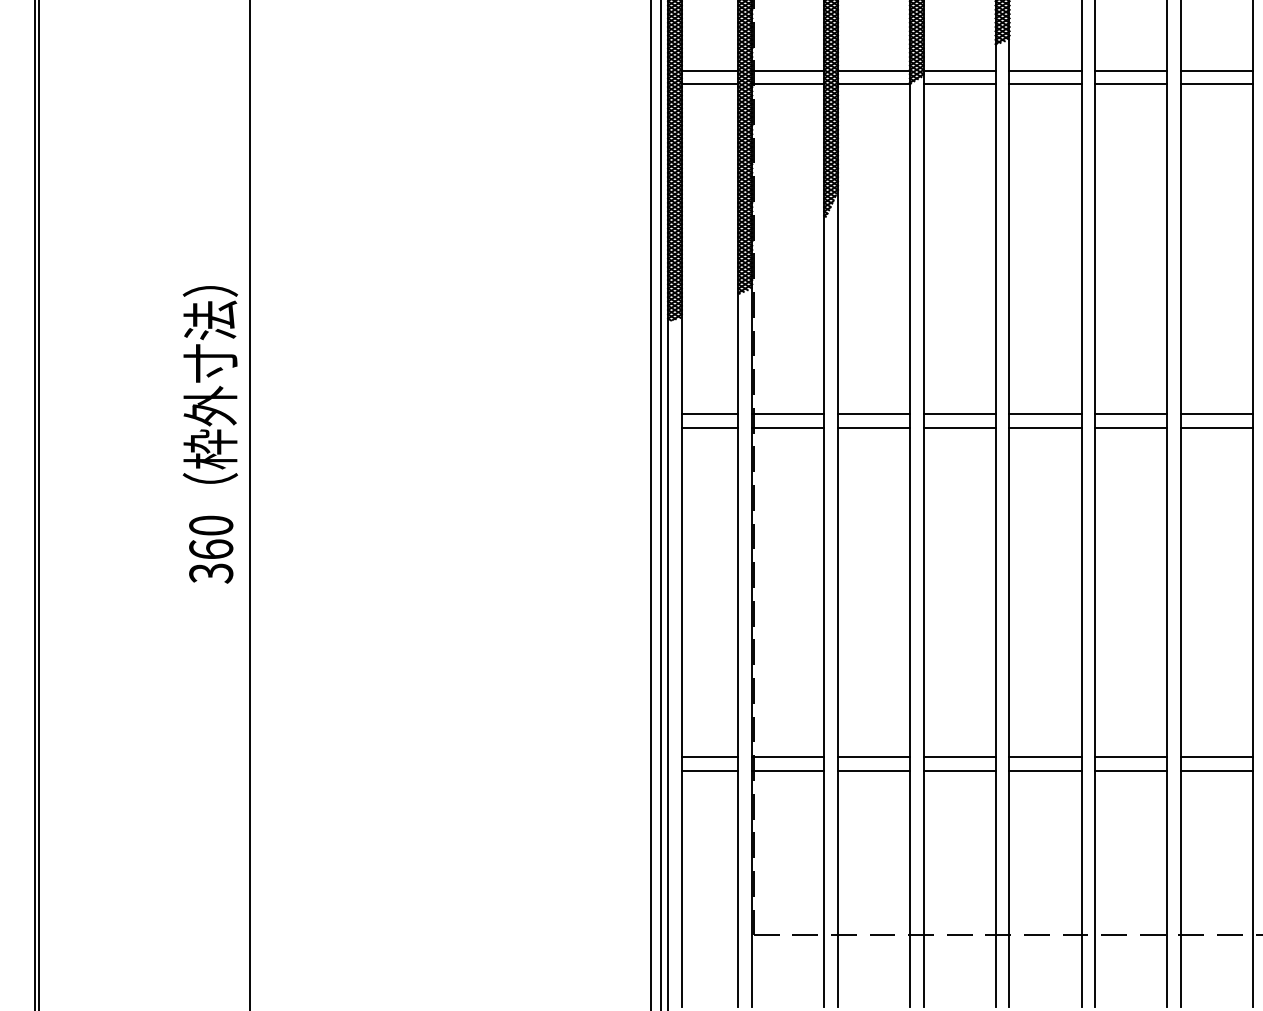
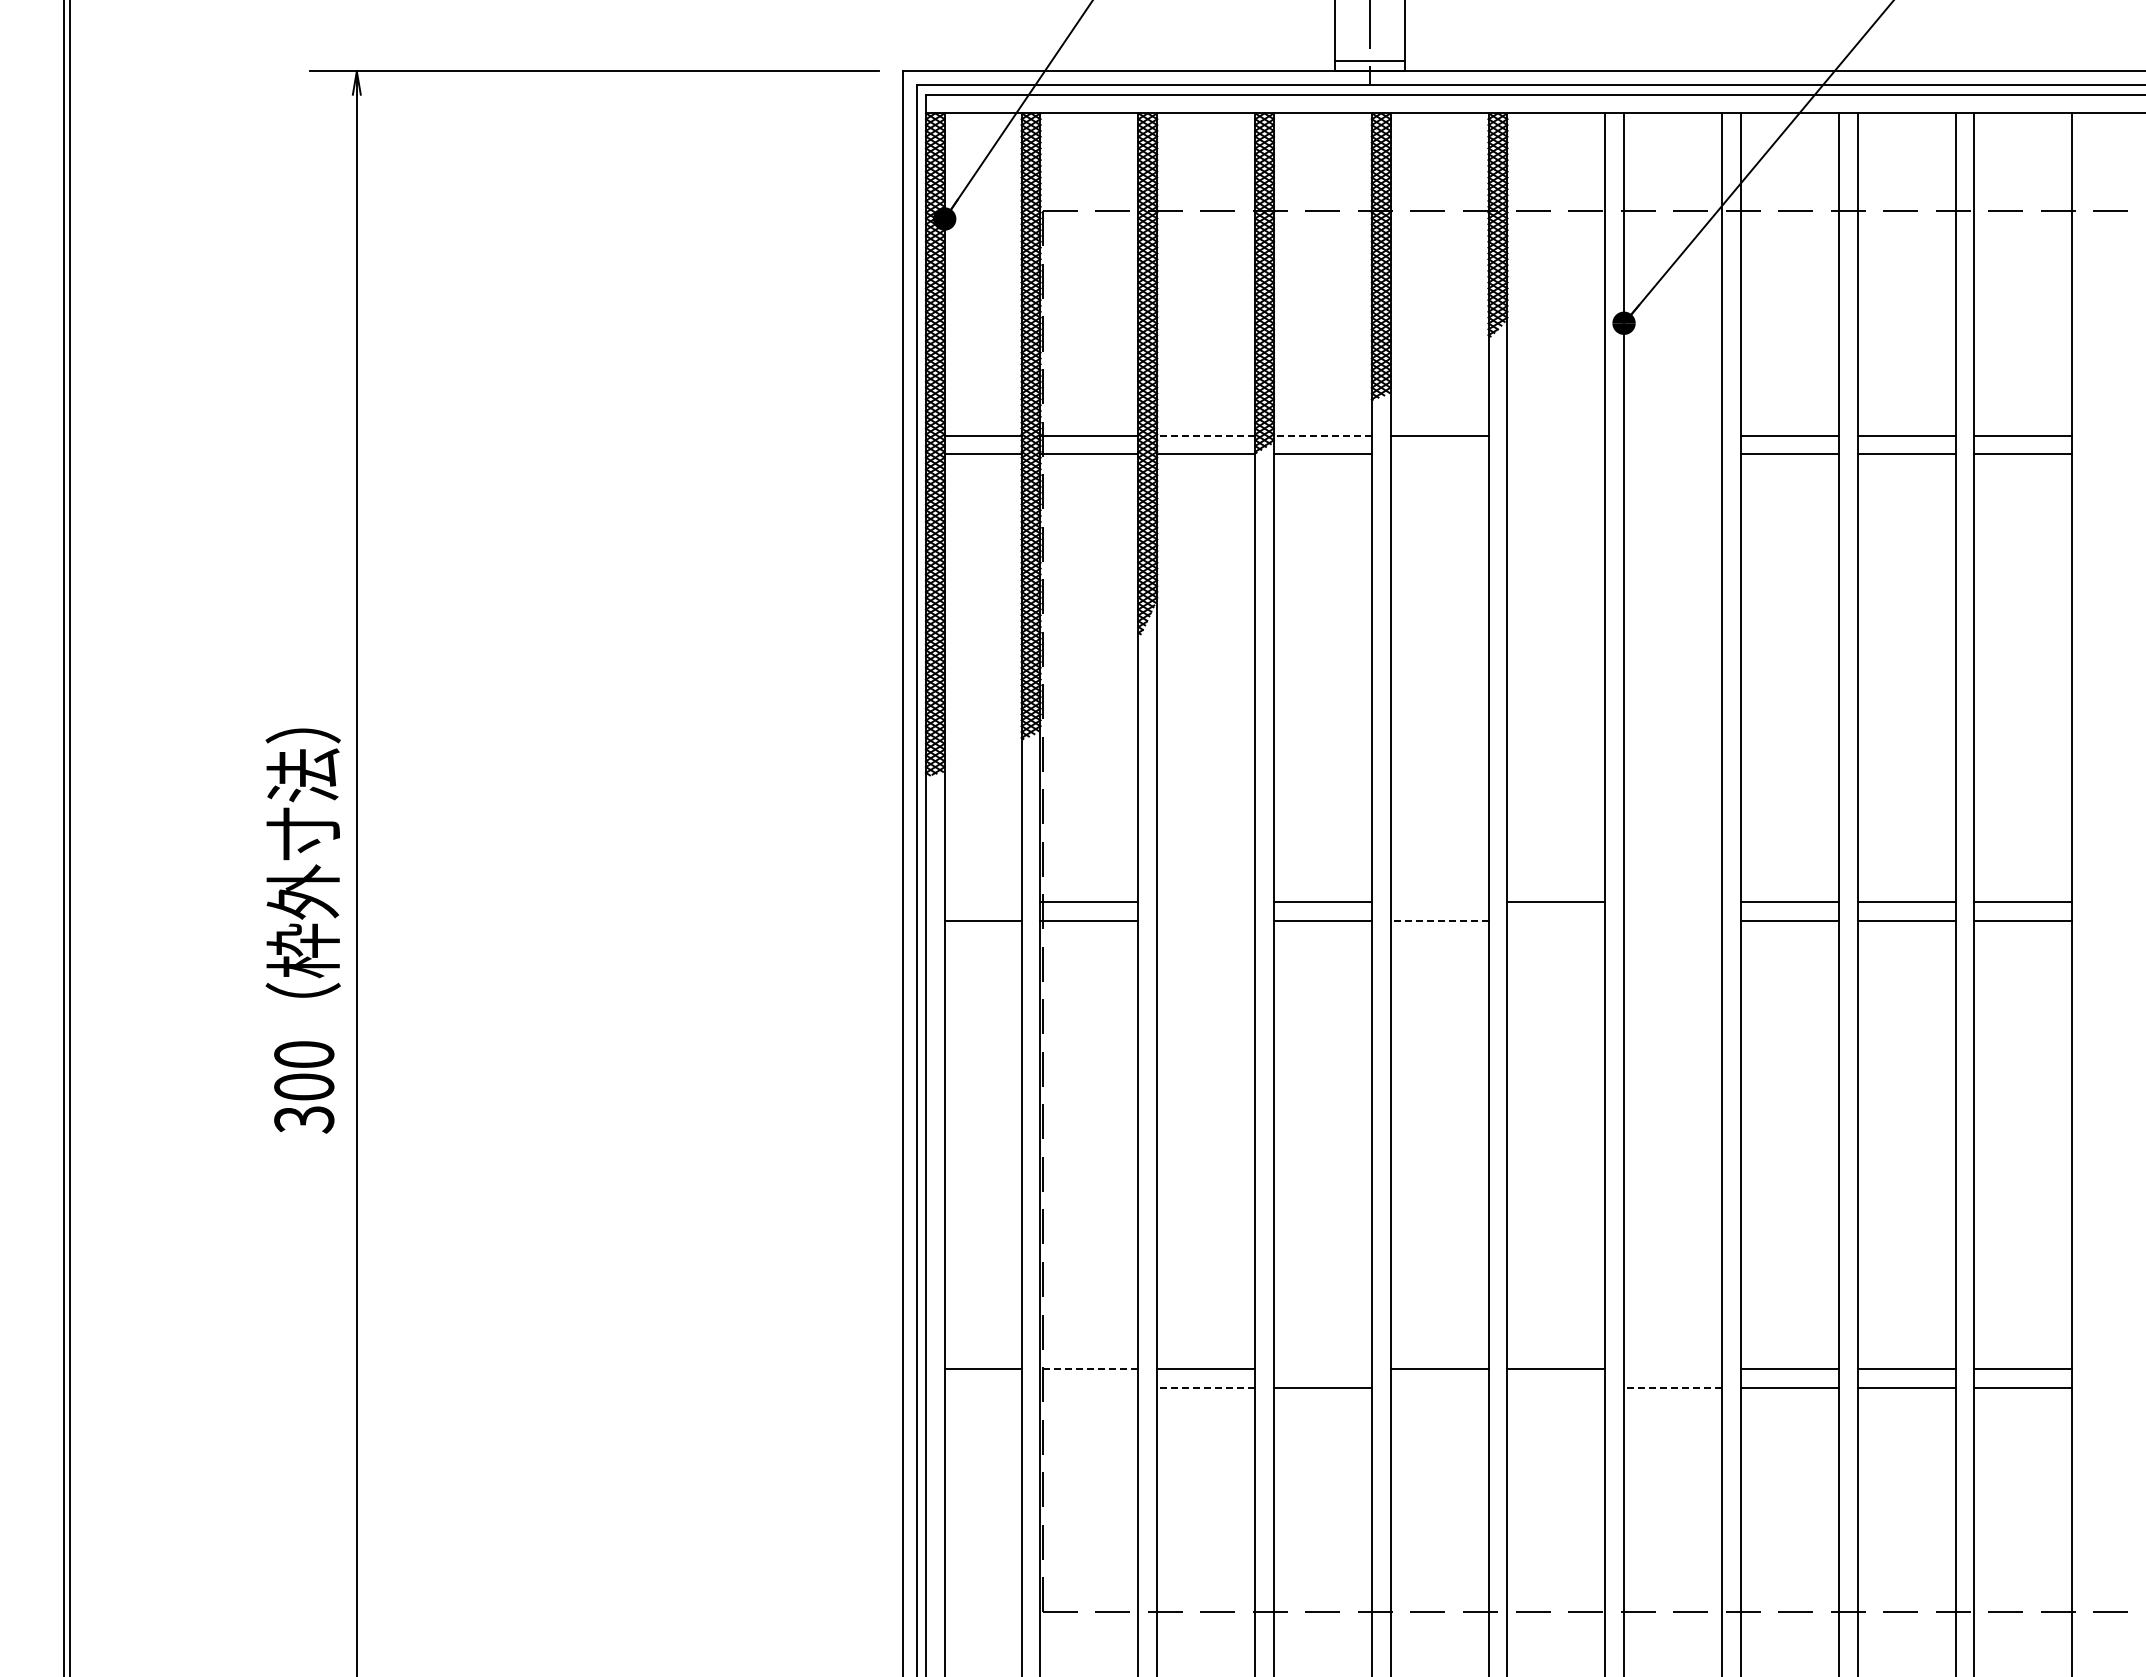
line: (873, 70) -> (1205, 435), solid -> dashed
line: (959, 70) -> (1322, 435), solid -> dashed
line: (1131, 70) -> (1556, 435), removed
line: (1217, 70) -> (1673, 435), removed
line: (1045, 84) -> (1439, 454), removed
line: (1131, 84) -> (1556, 454), removed
line: (1217, 84) -> (1673, 454), removed
line: (709, 413) -> (982, 902), removed
line: (874, 413) -> (1206, 902), removed
line: (1045, 413) -> (1439, 902), removed
line: (1217, 413) -> (1673, 902), removed
line: (874, 427) -> (1206, 921), removed
line: (1045, 427) -> (1439, 921), solid -> dashed
line: (1131, 427) -> (1556, 921), removed
line: (1217, 427) -> (1673, 921), removed
text: (211, 549) -> (304, 1086), 360 -> 300
line: (787, 757) -> (1088, 1369), solid -> dashed
line: (959, 757) -> (1322, 1369), removed
line: (1217, 757) -> (1673, 1369), removed
line: (709, 770) -> (982, 1388), removed
line: (788, 770) -> (1089, 1388), removed
line: (873, 770) -> (1205, 1388), solid -> dashed
line: (1045, 770) -> (1439, 1388), removed
line: (1131, 770) -> (1556, 1388), removed
line: (1216, 770) -> (1672, 1388), solid -> dashed

